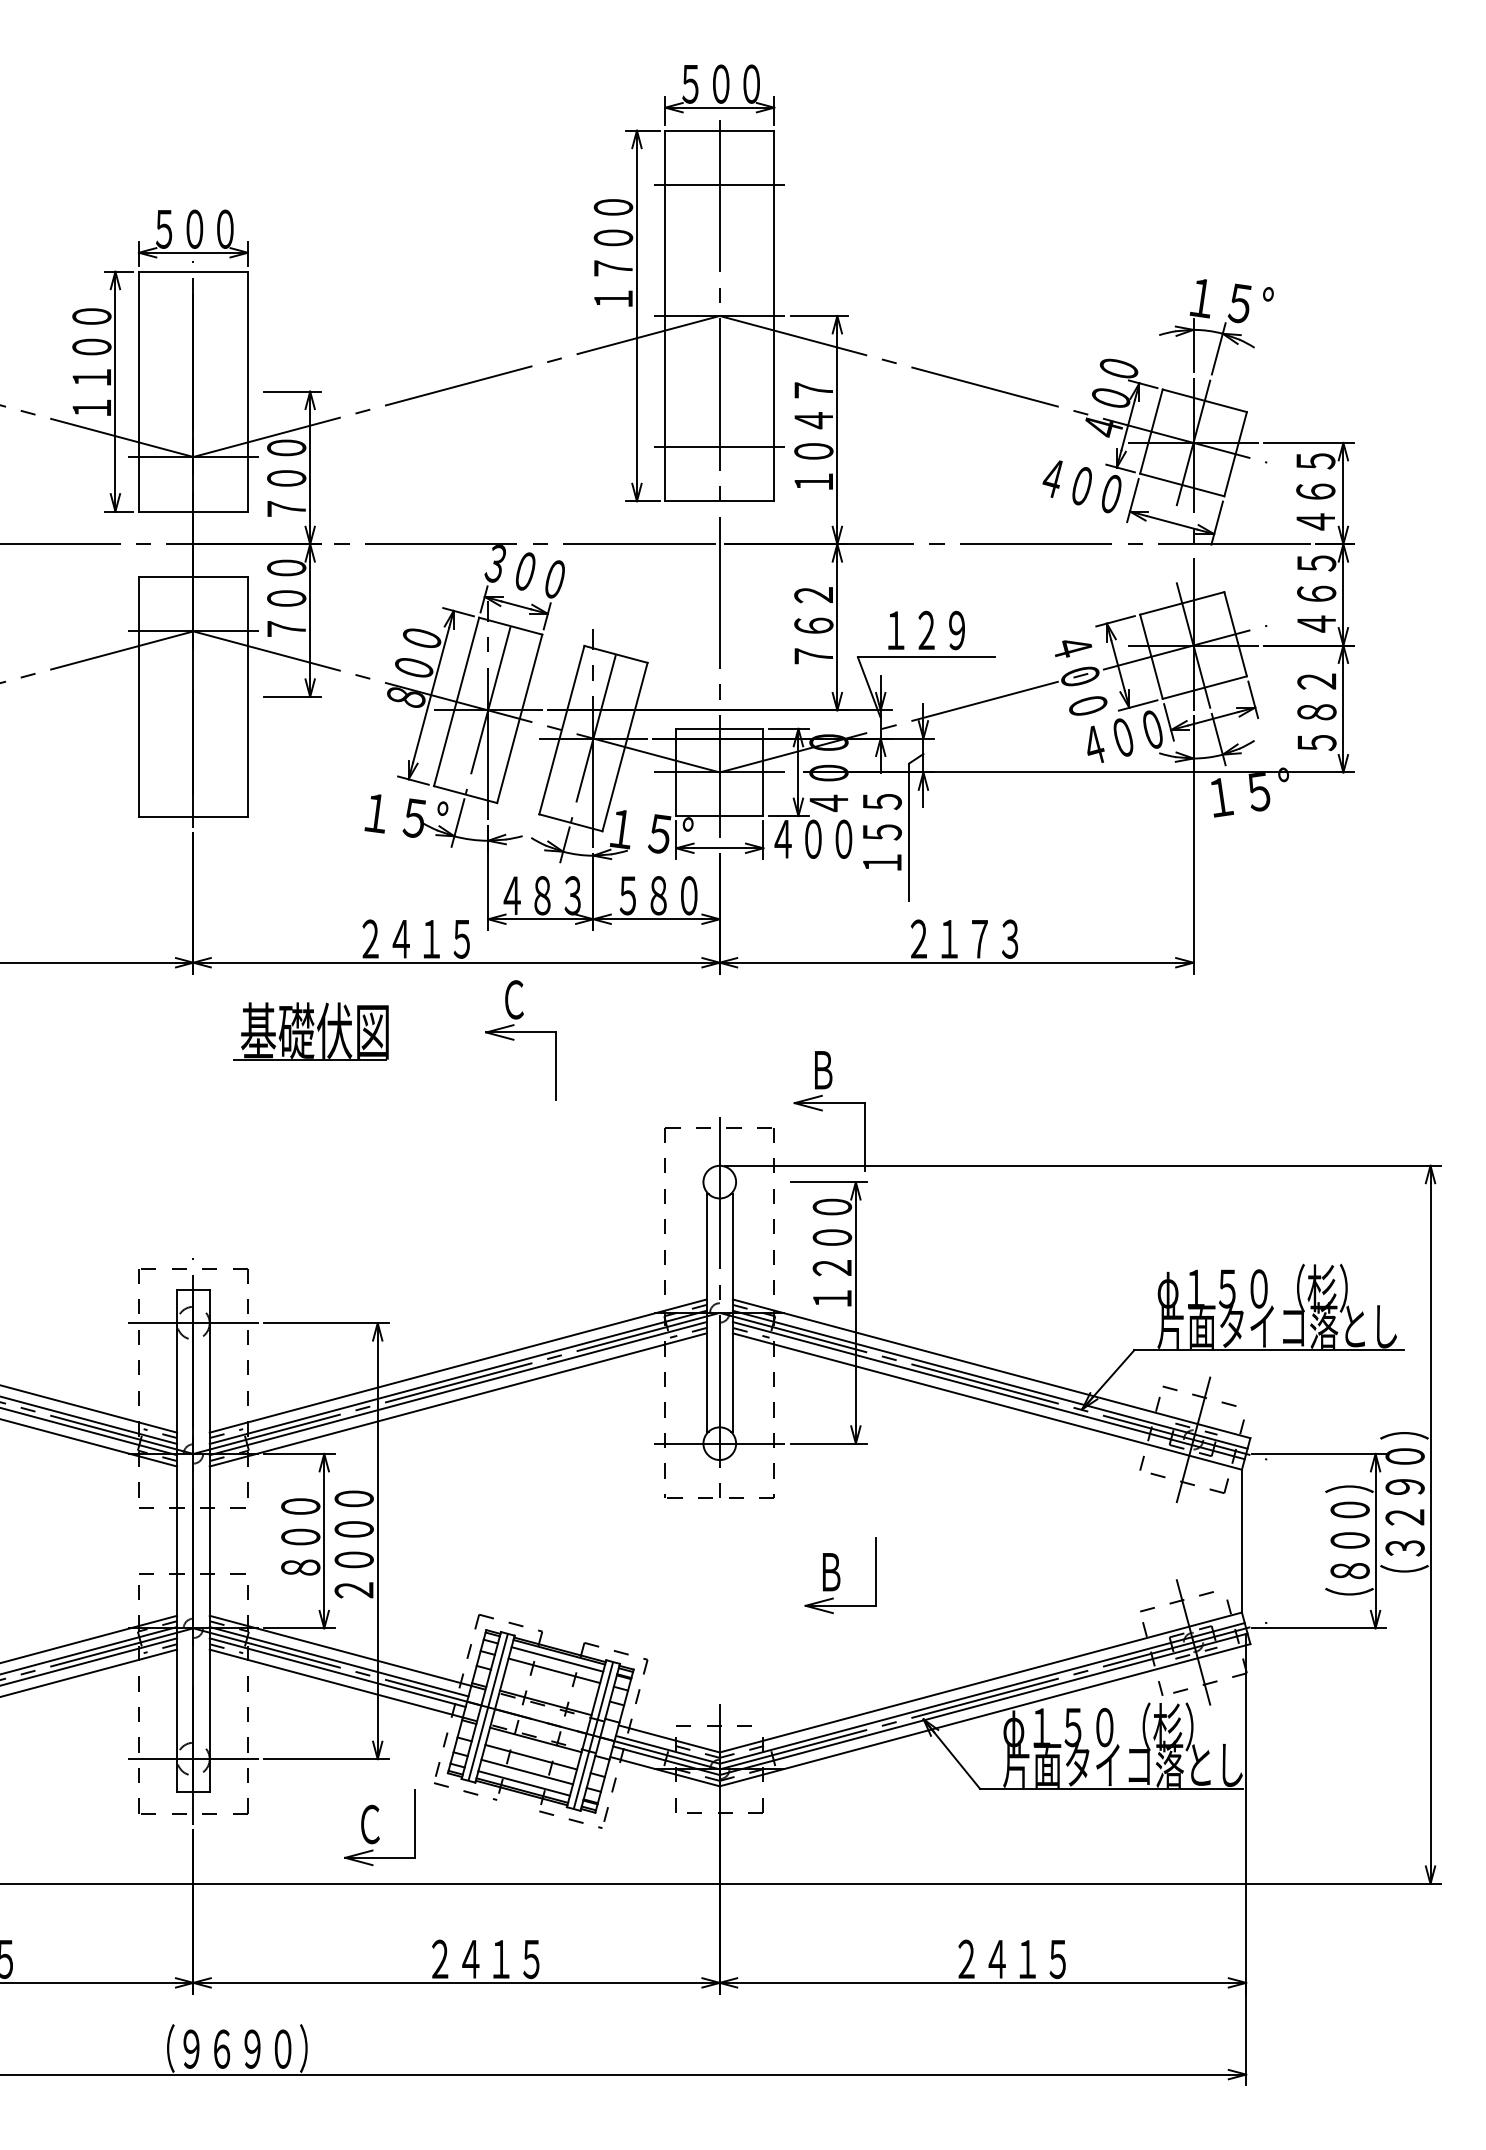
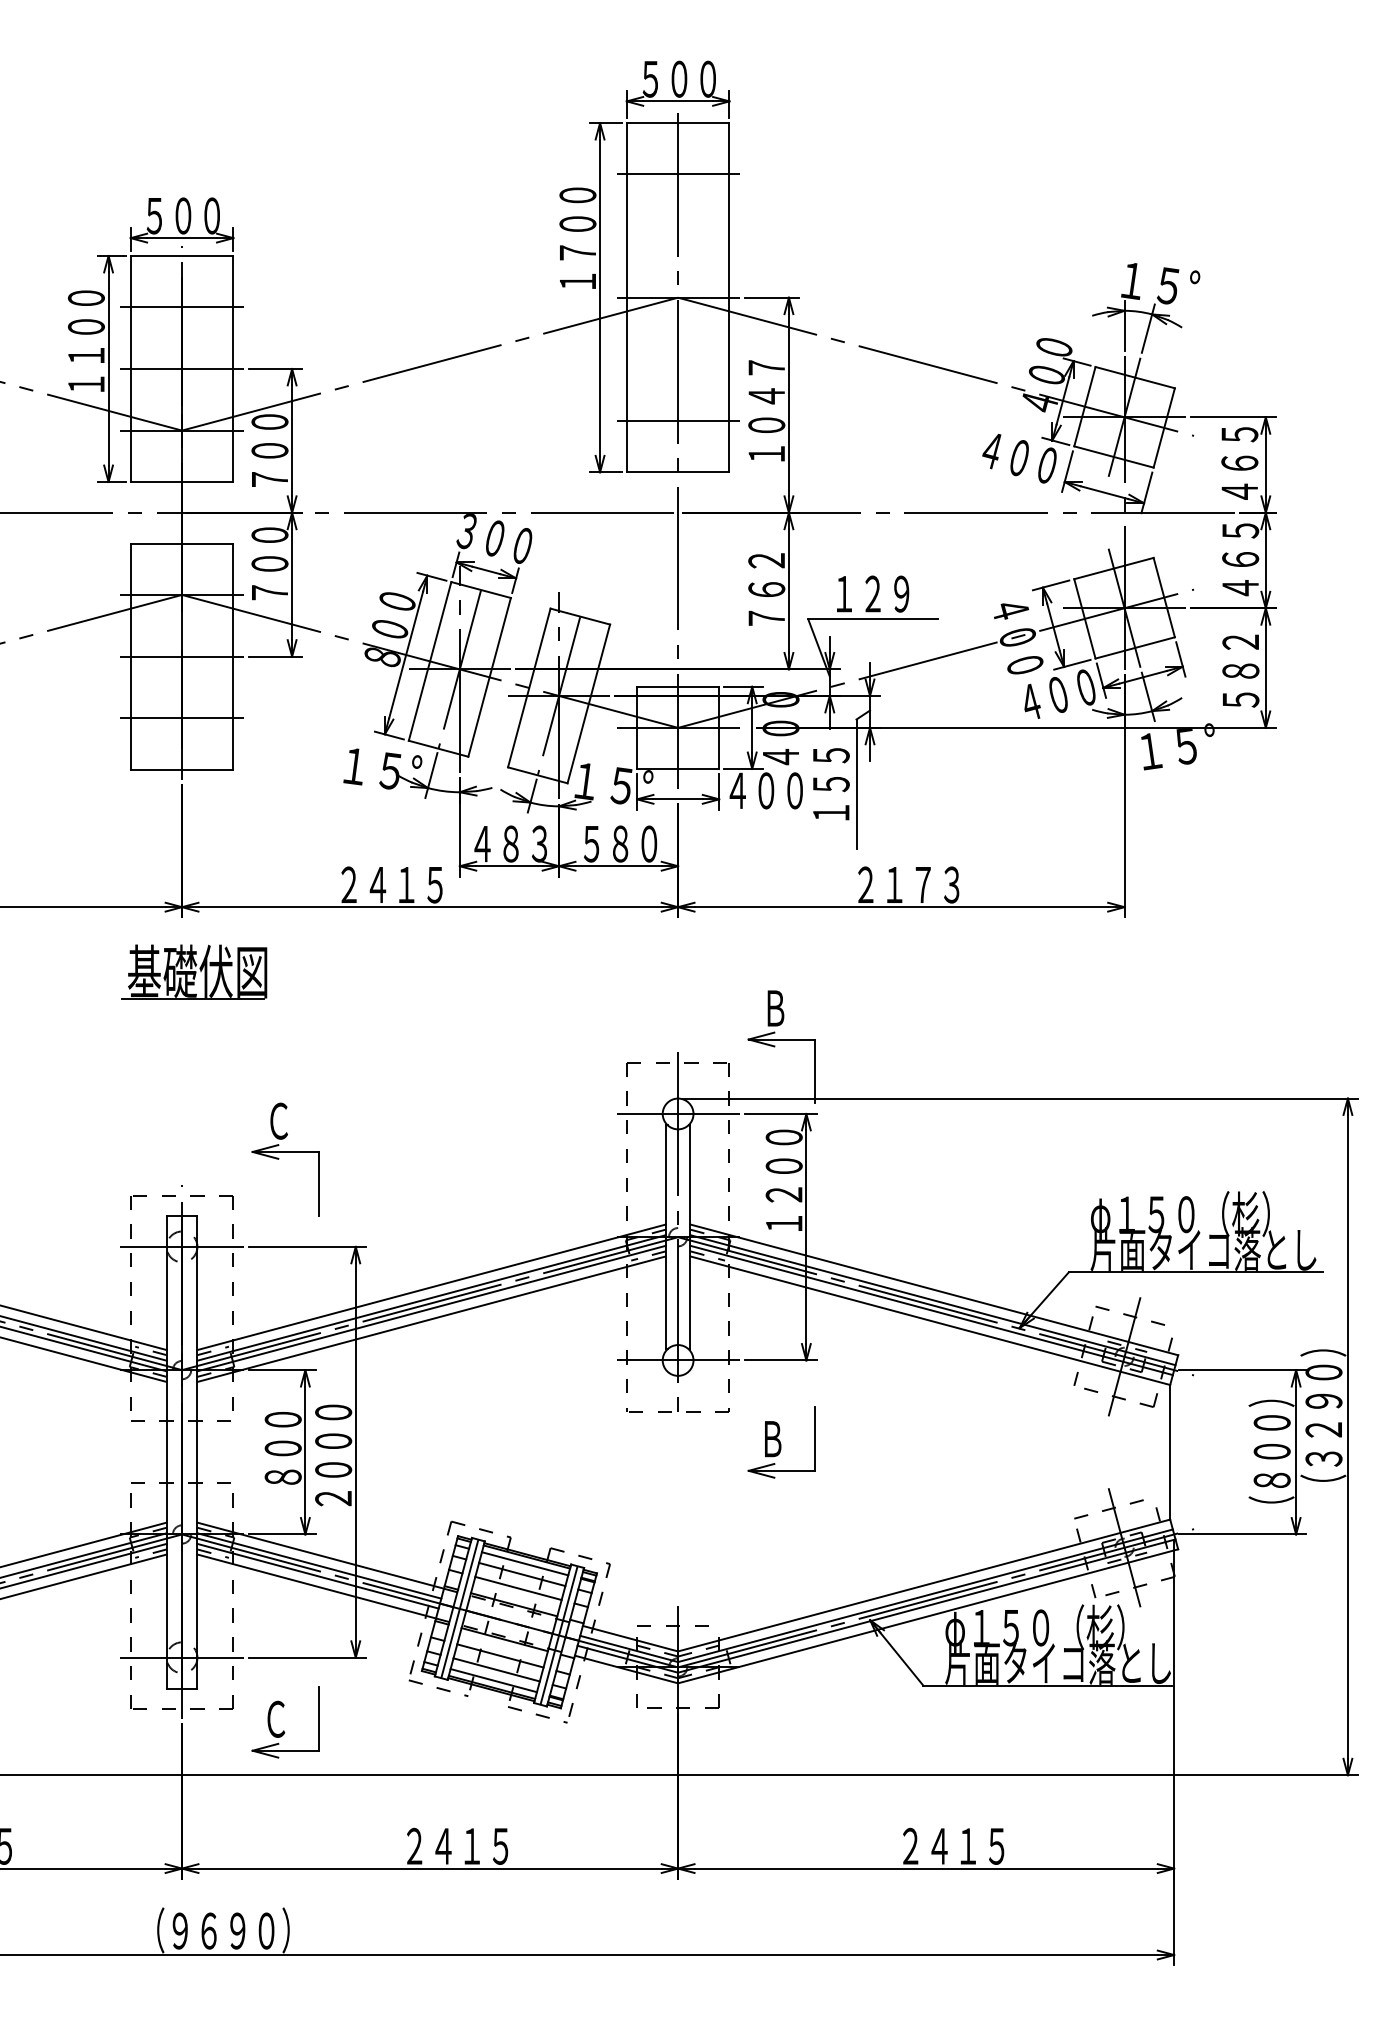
line: (193, 326) -> (182, 307), added
line: (193, 391) -> (182, 368), added
line: (193, 696) -> (182, 656), added
line: (193, 762) -> (182, 718), added
part: (310, 1031) -> (193, 972), moved
part: (520, 1040) -> (284, 1159), moved
line: (719, 1182) -> (677, 1114), added
part: (840, 1575) -> (781, 1442), moved
line: (550, 1685) -> (518, 1588), added
part: (378, 1836) -> (283, 1730), moved

